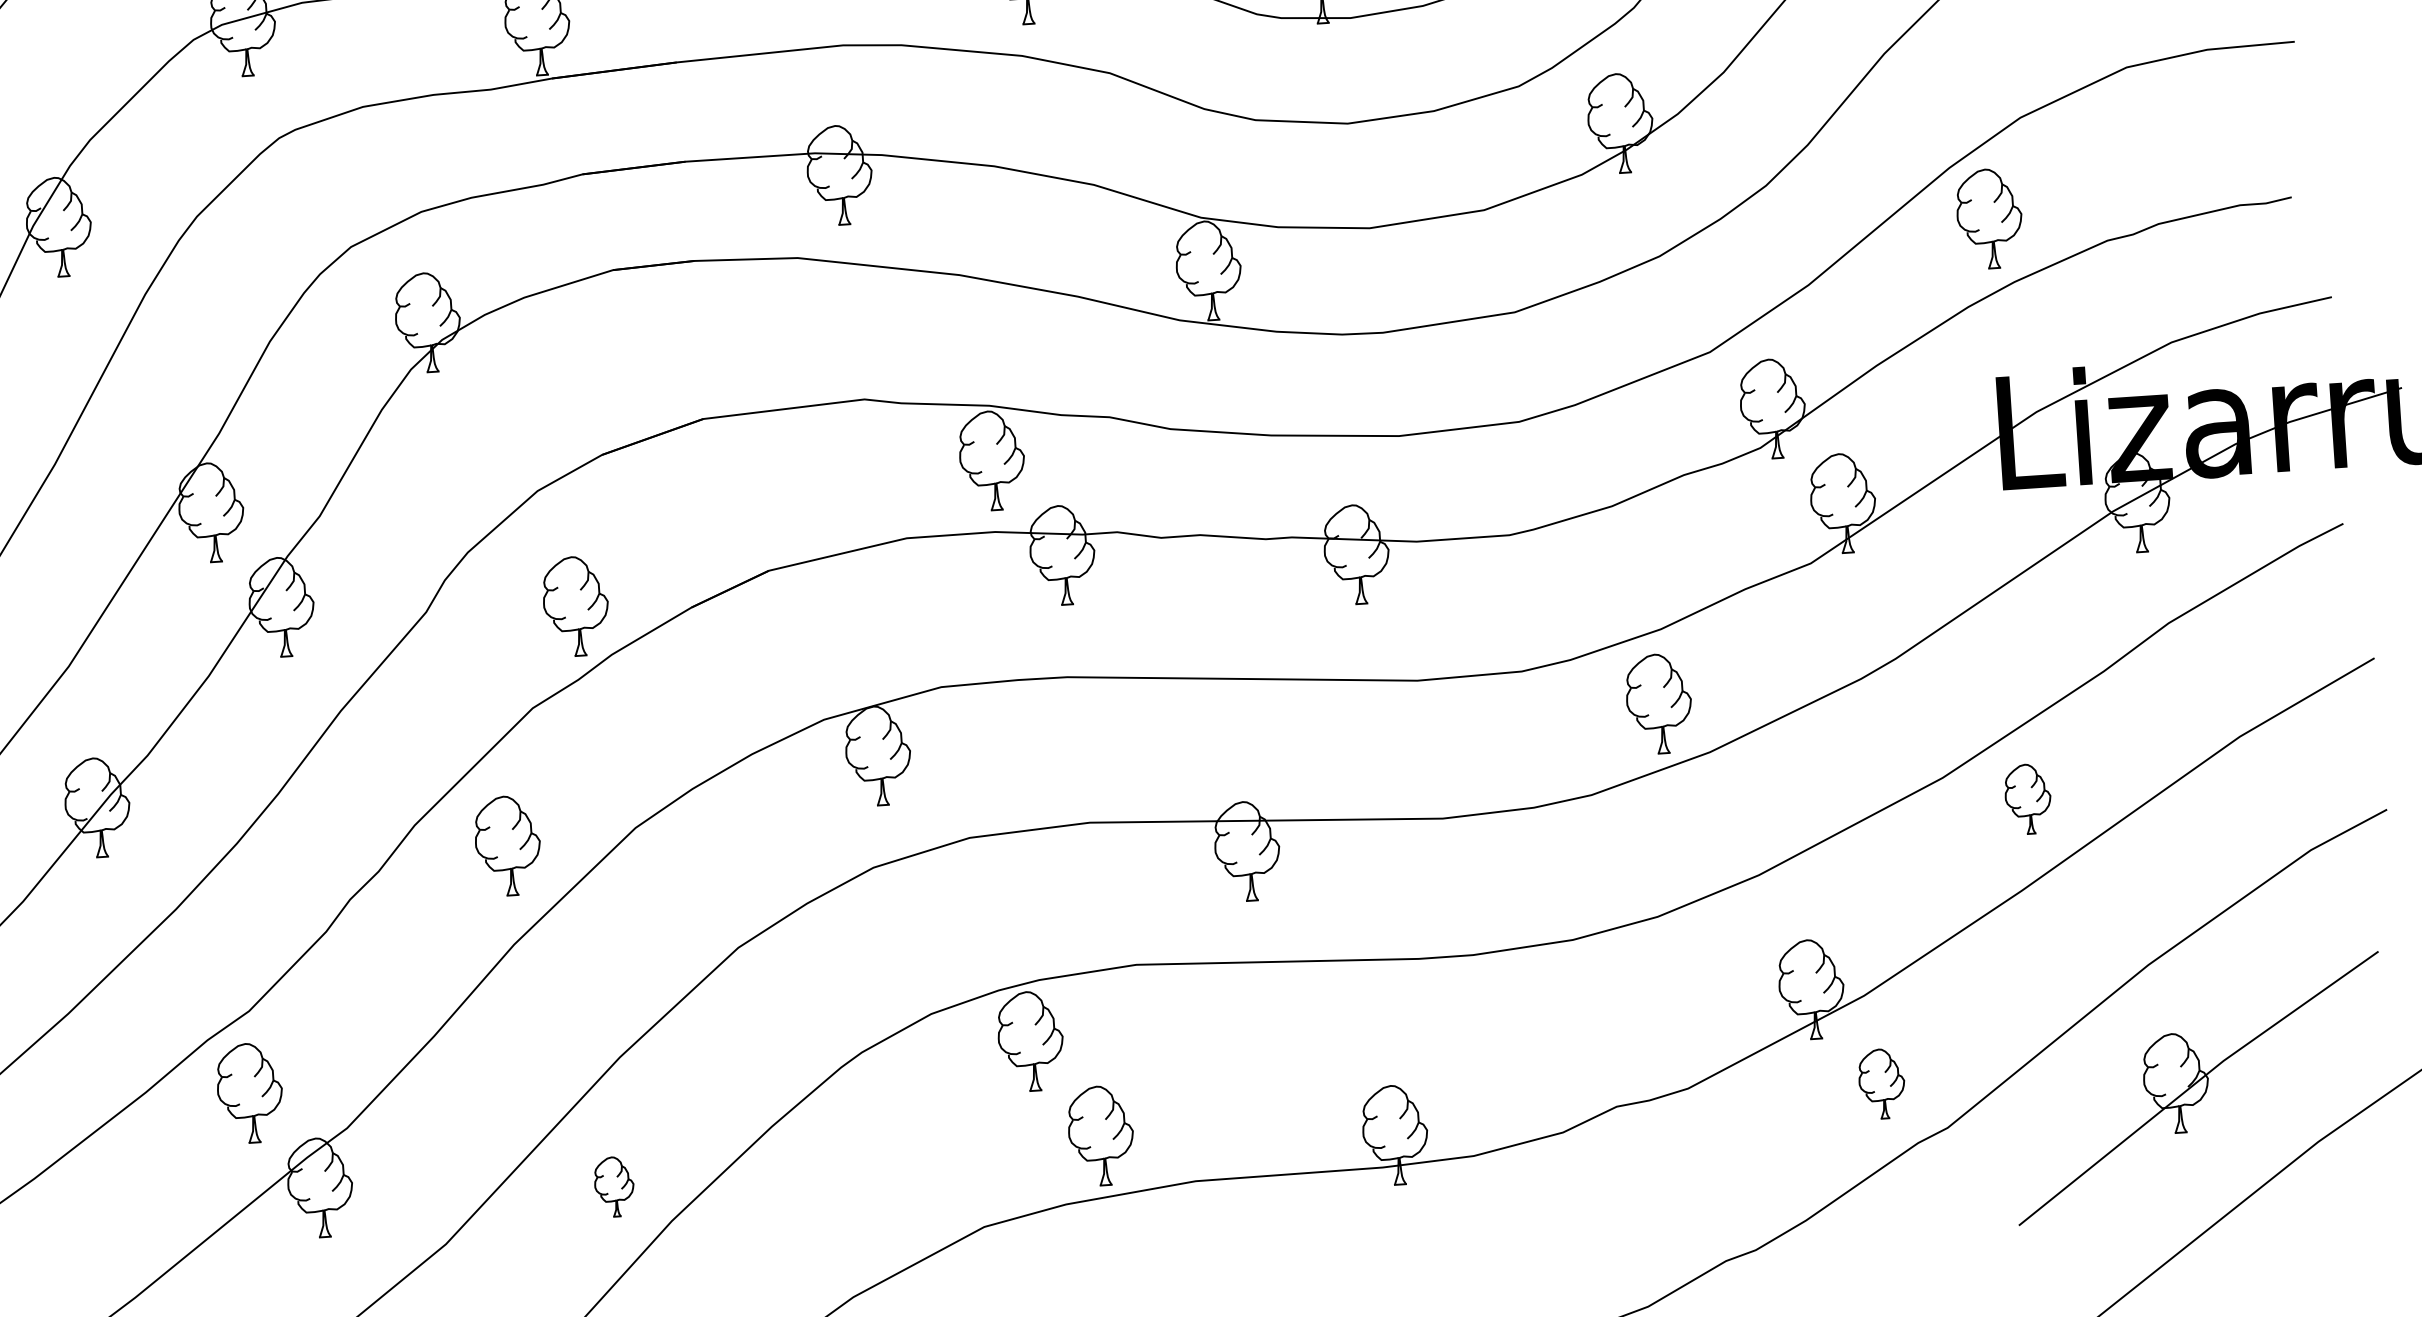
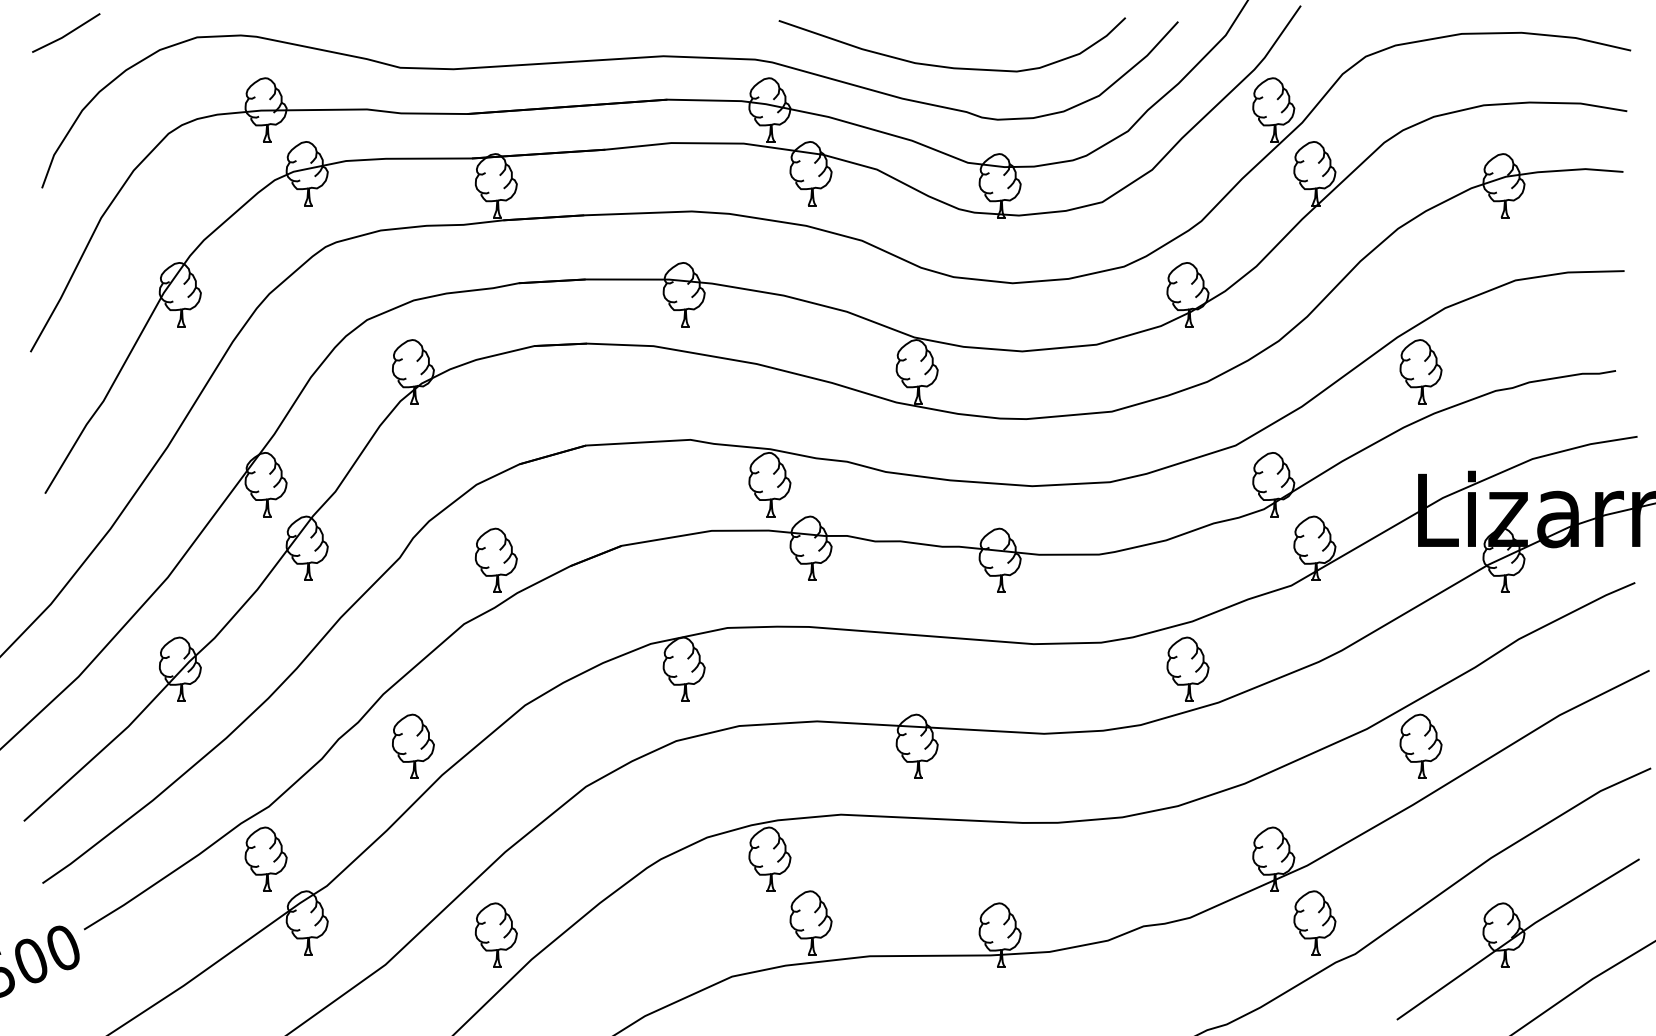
part: (2027, 797) -> (1420, 745), size x1.43
part: (508, 844) -> (413, 745), moved
part: (1881, 1083) -> (1314, 922), size x1.43
part: (613, 1186) -> (495, 934), size x1.67

